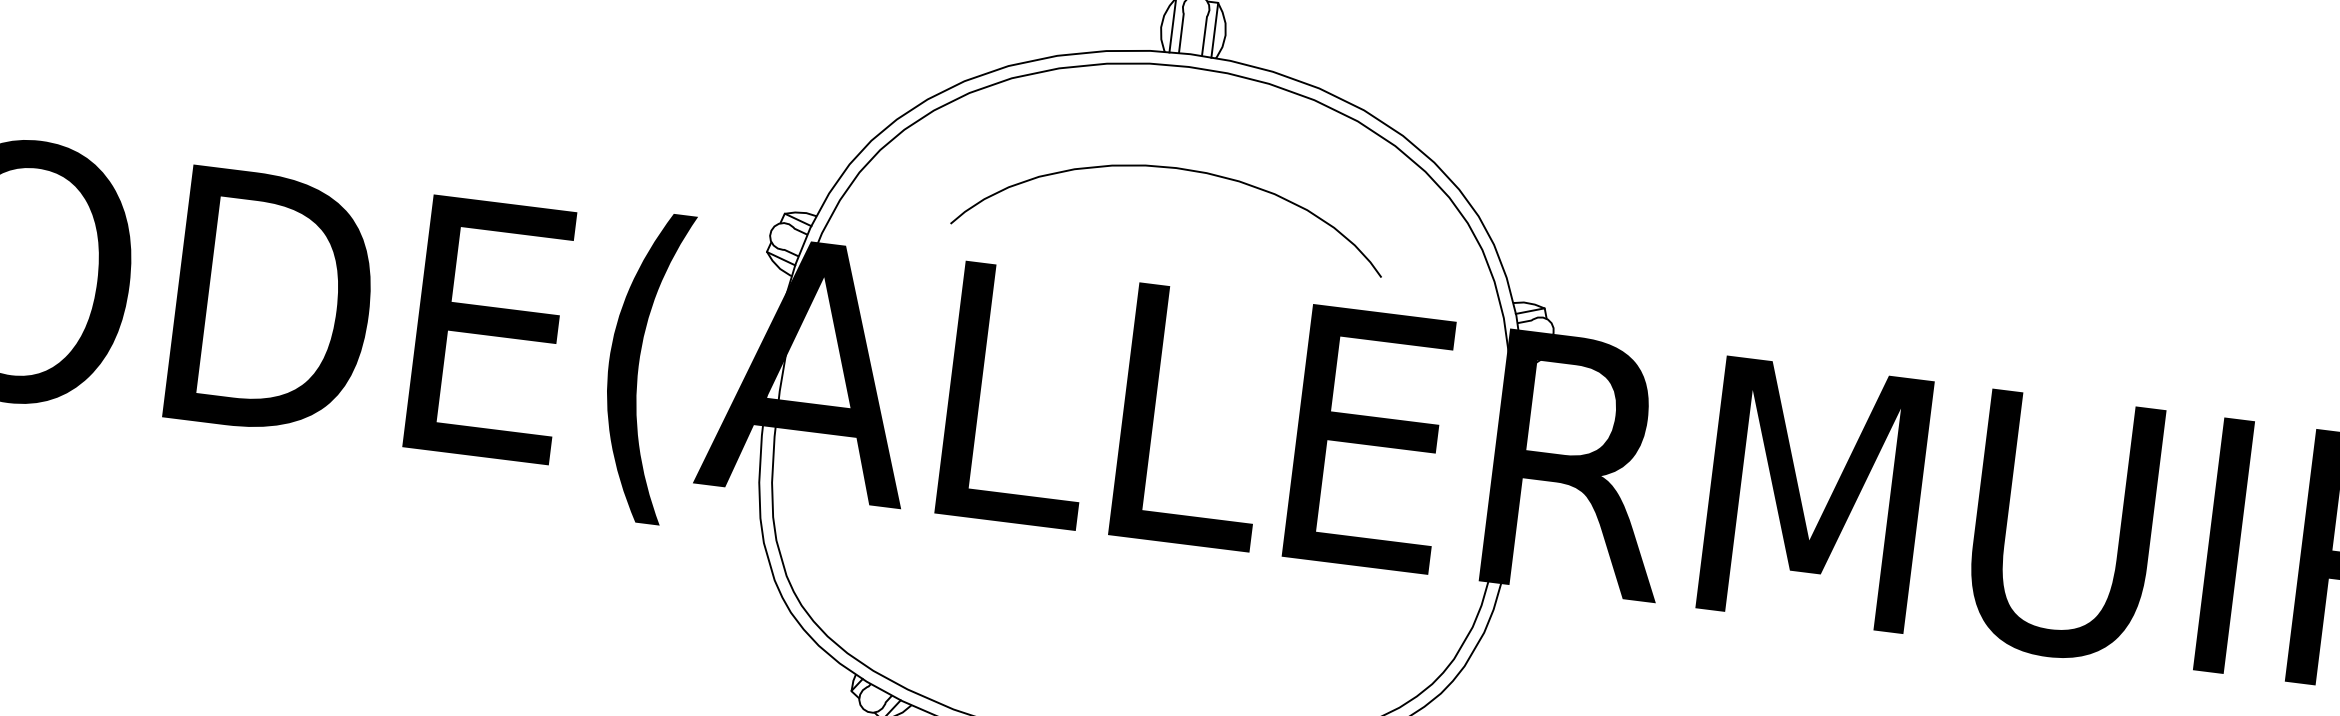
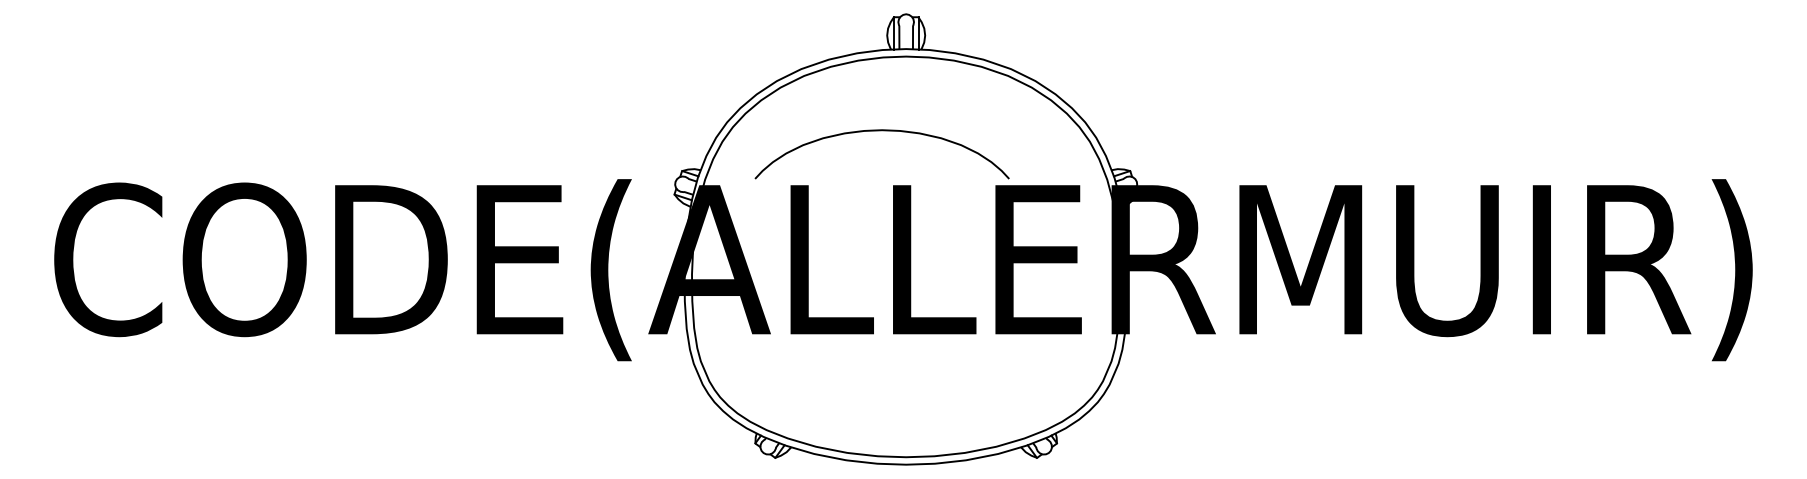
curve: (1174, 170) -> (881, 131), moved

